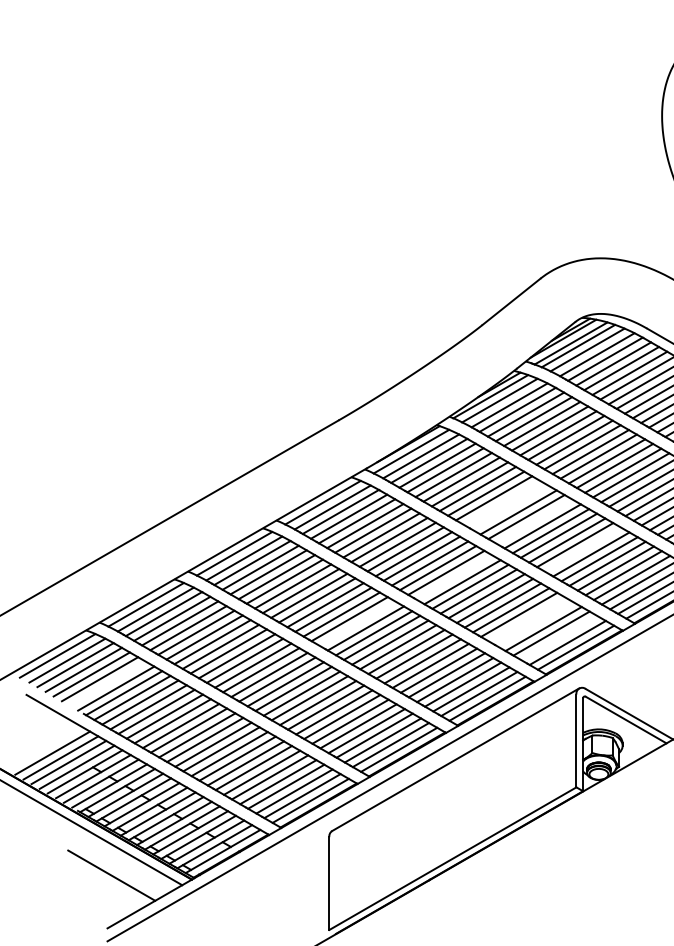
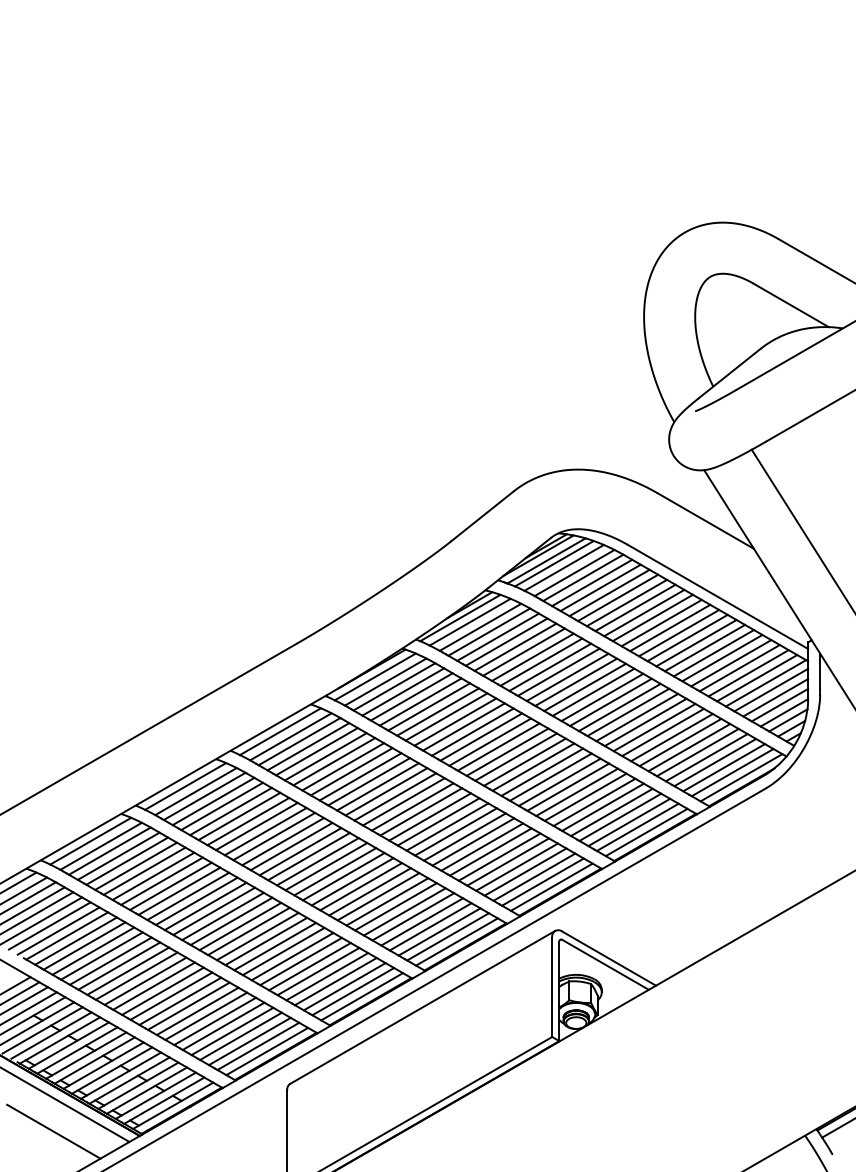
line: (502, 502) -> (472, 731), added
line: (510, 507) -> (481, 736), added
line: (534, 521) -> (507, 751), added
line: (583, 549) -> (559, 781), added
line: (454, 577) -> (421, 811), added
line: (527, 619) -> (499, 856), added
line: (357, 623) -> (317, 861), added
line: (535, 623) -> (508, 861), added
line: (559, 637) -> (534, 876), added
line: (107, 683) -> (49, 925), added

